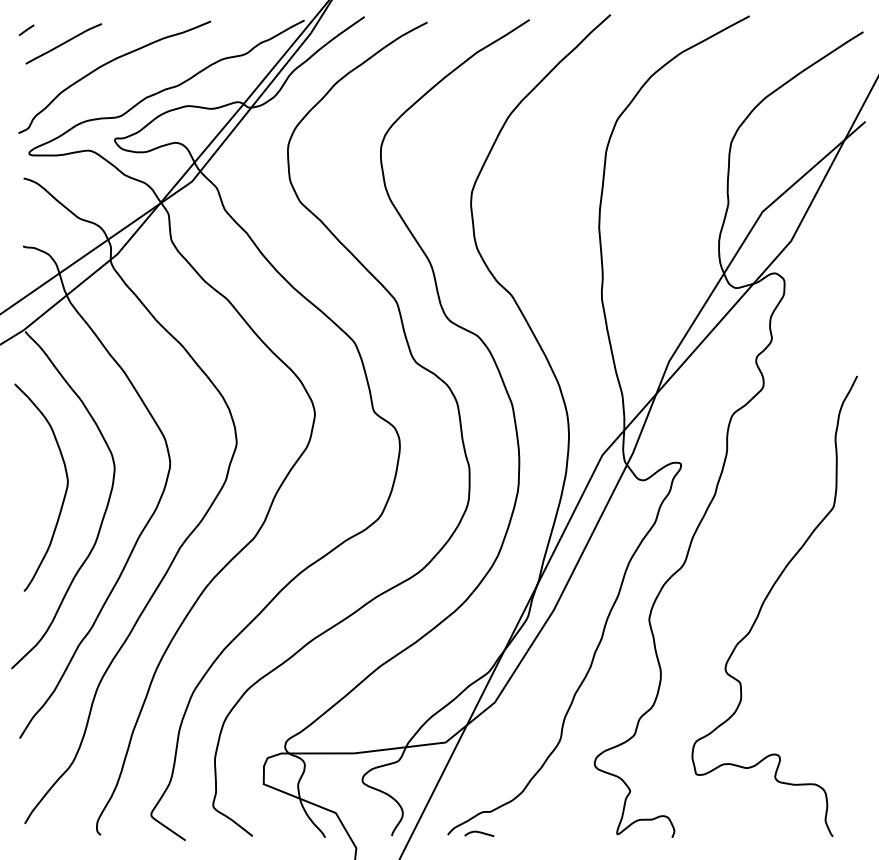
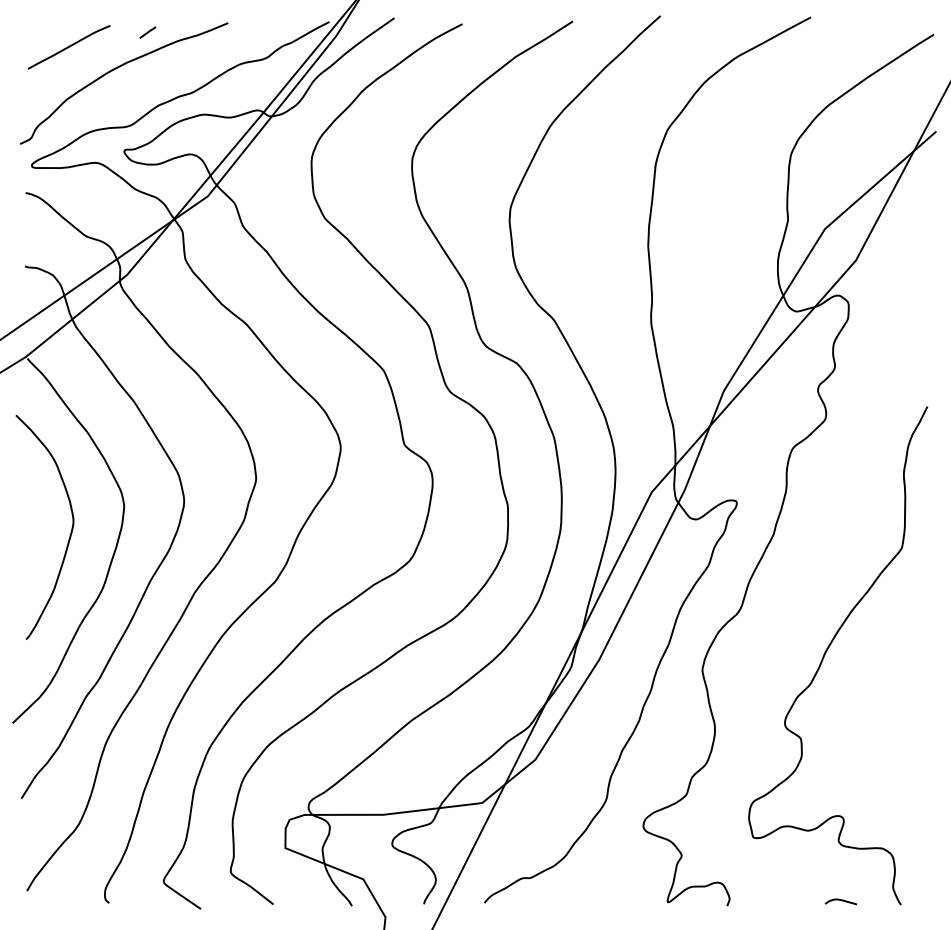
line: (26, 29) -> (147, 31), moved
curve: (479, 833) -> (841, 901), moved

